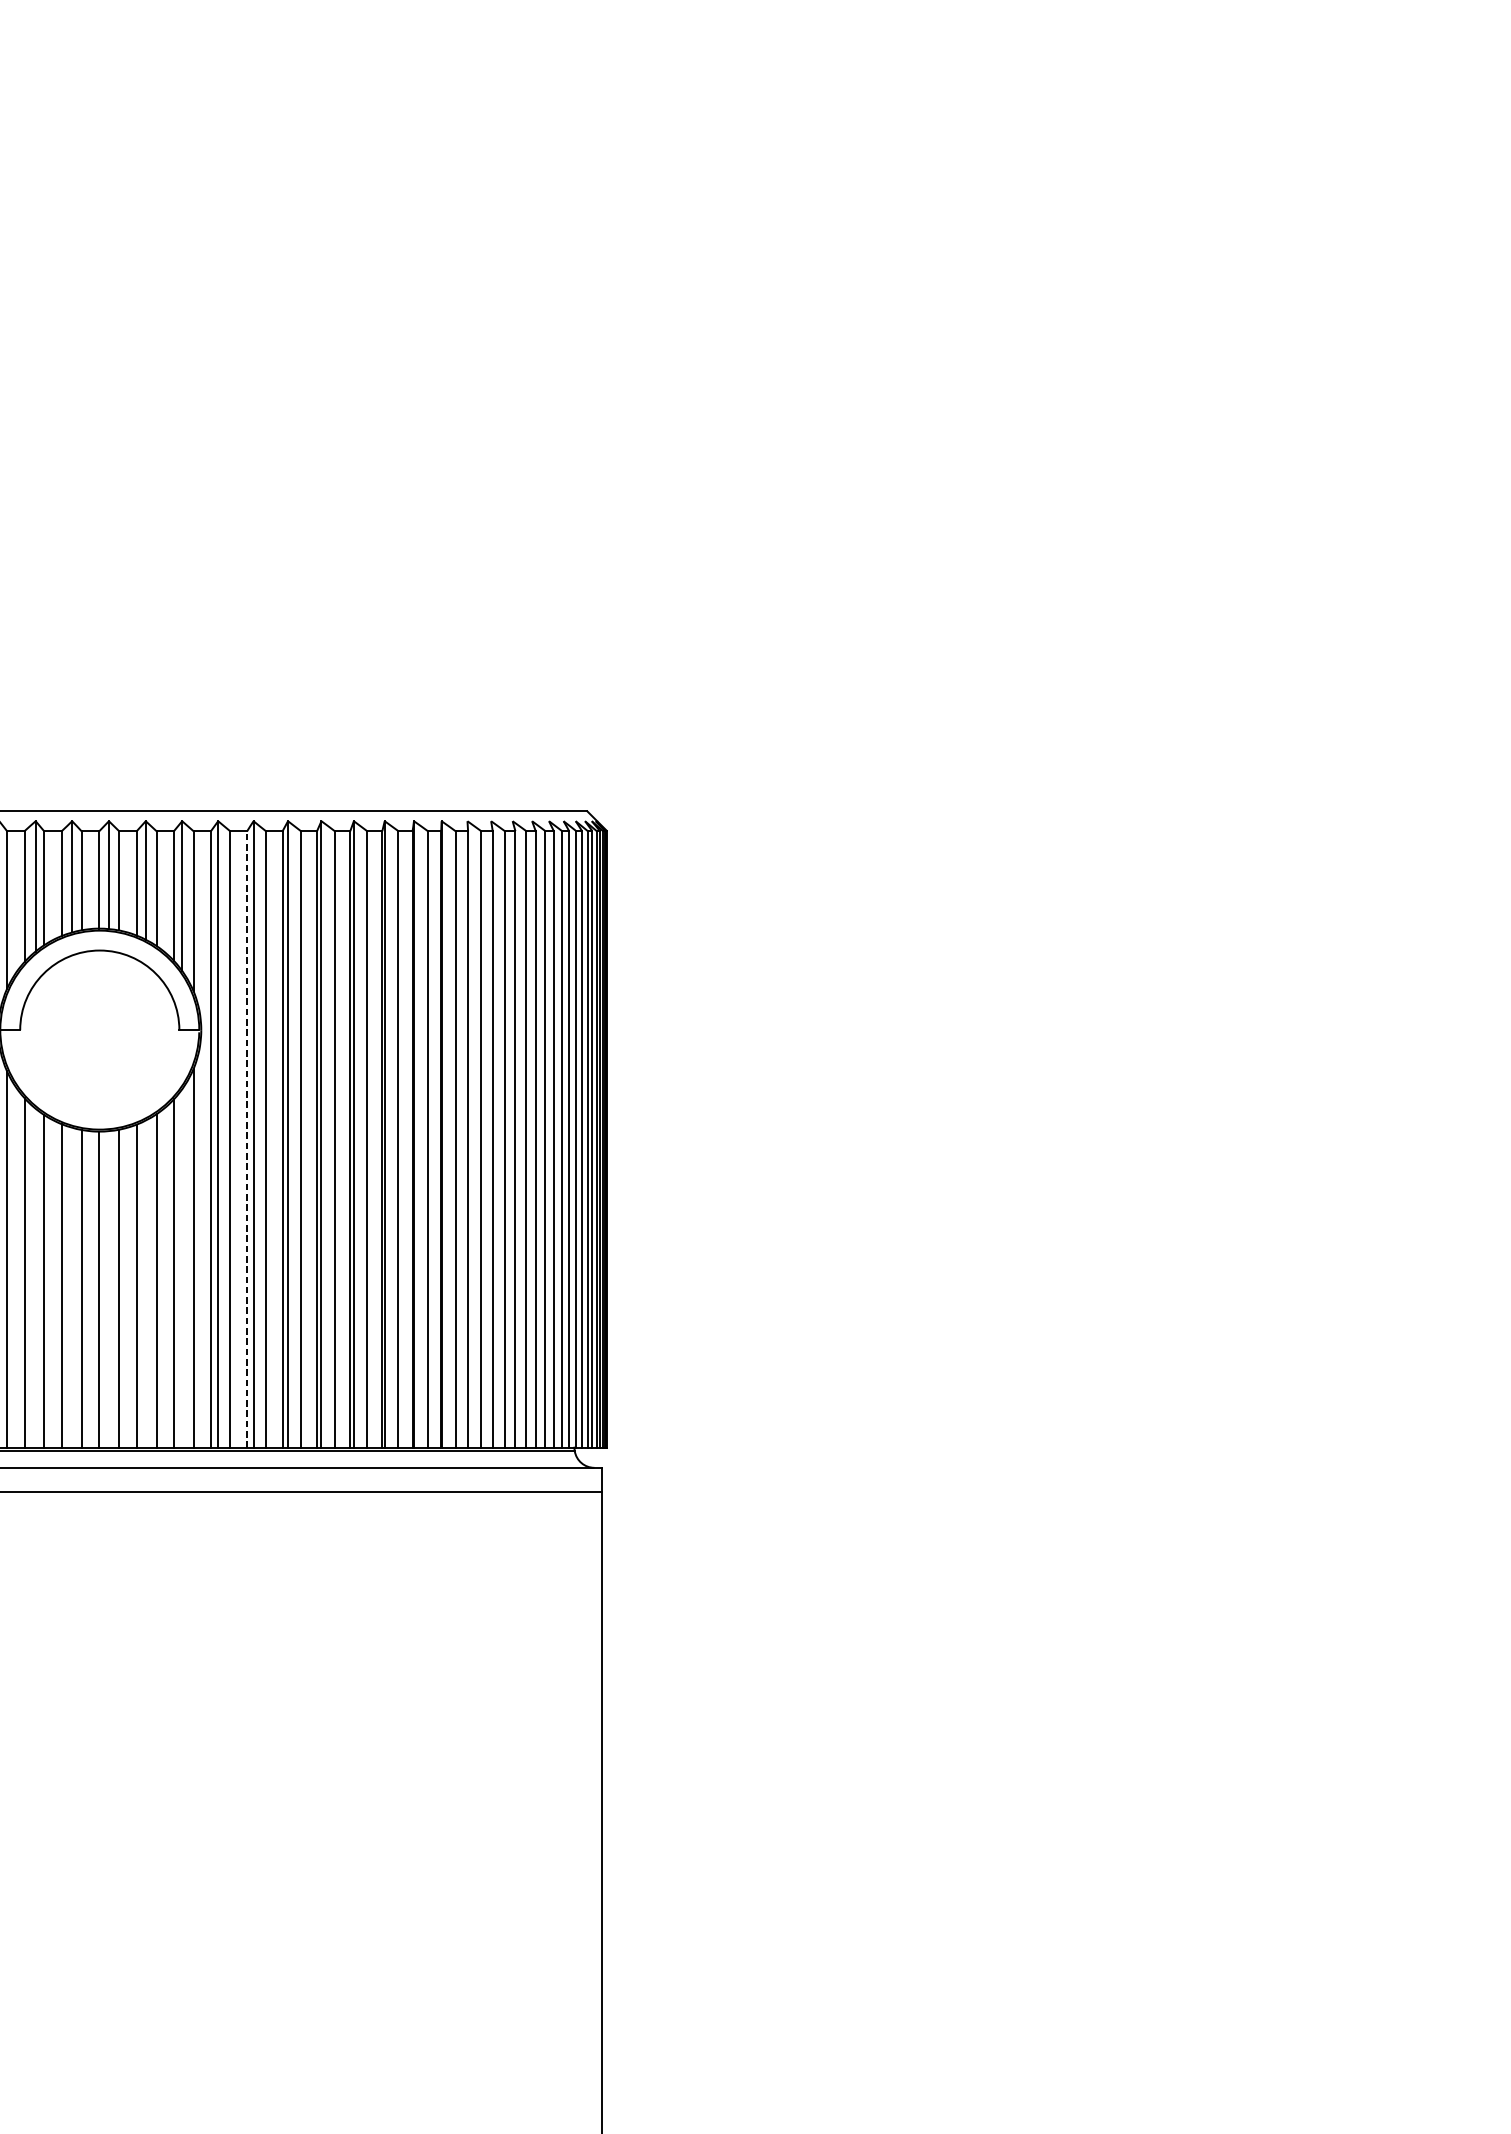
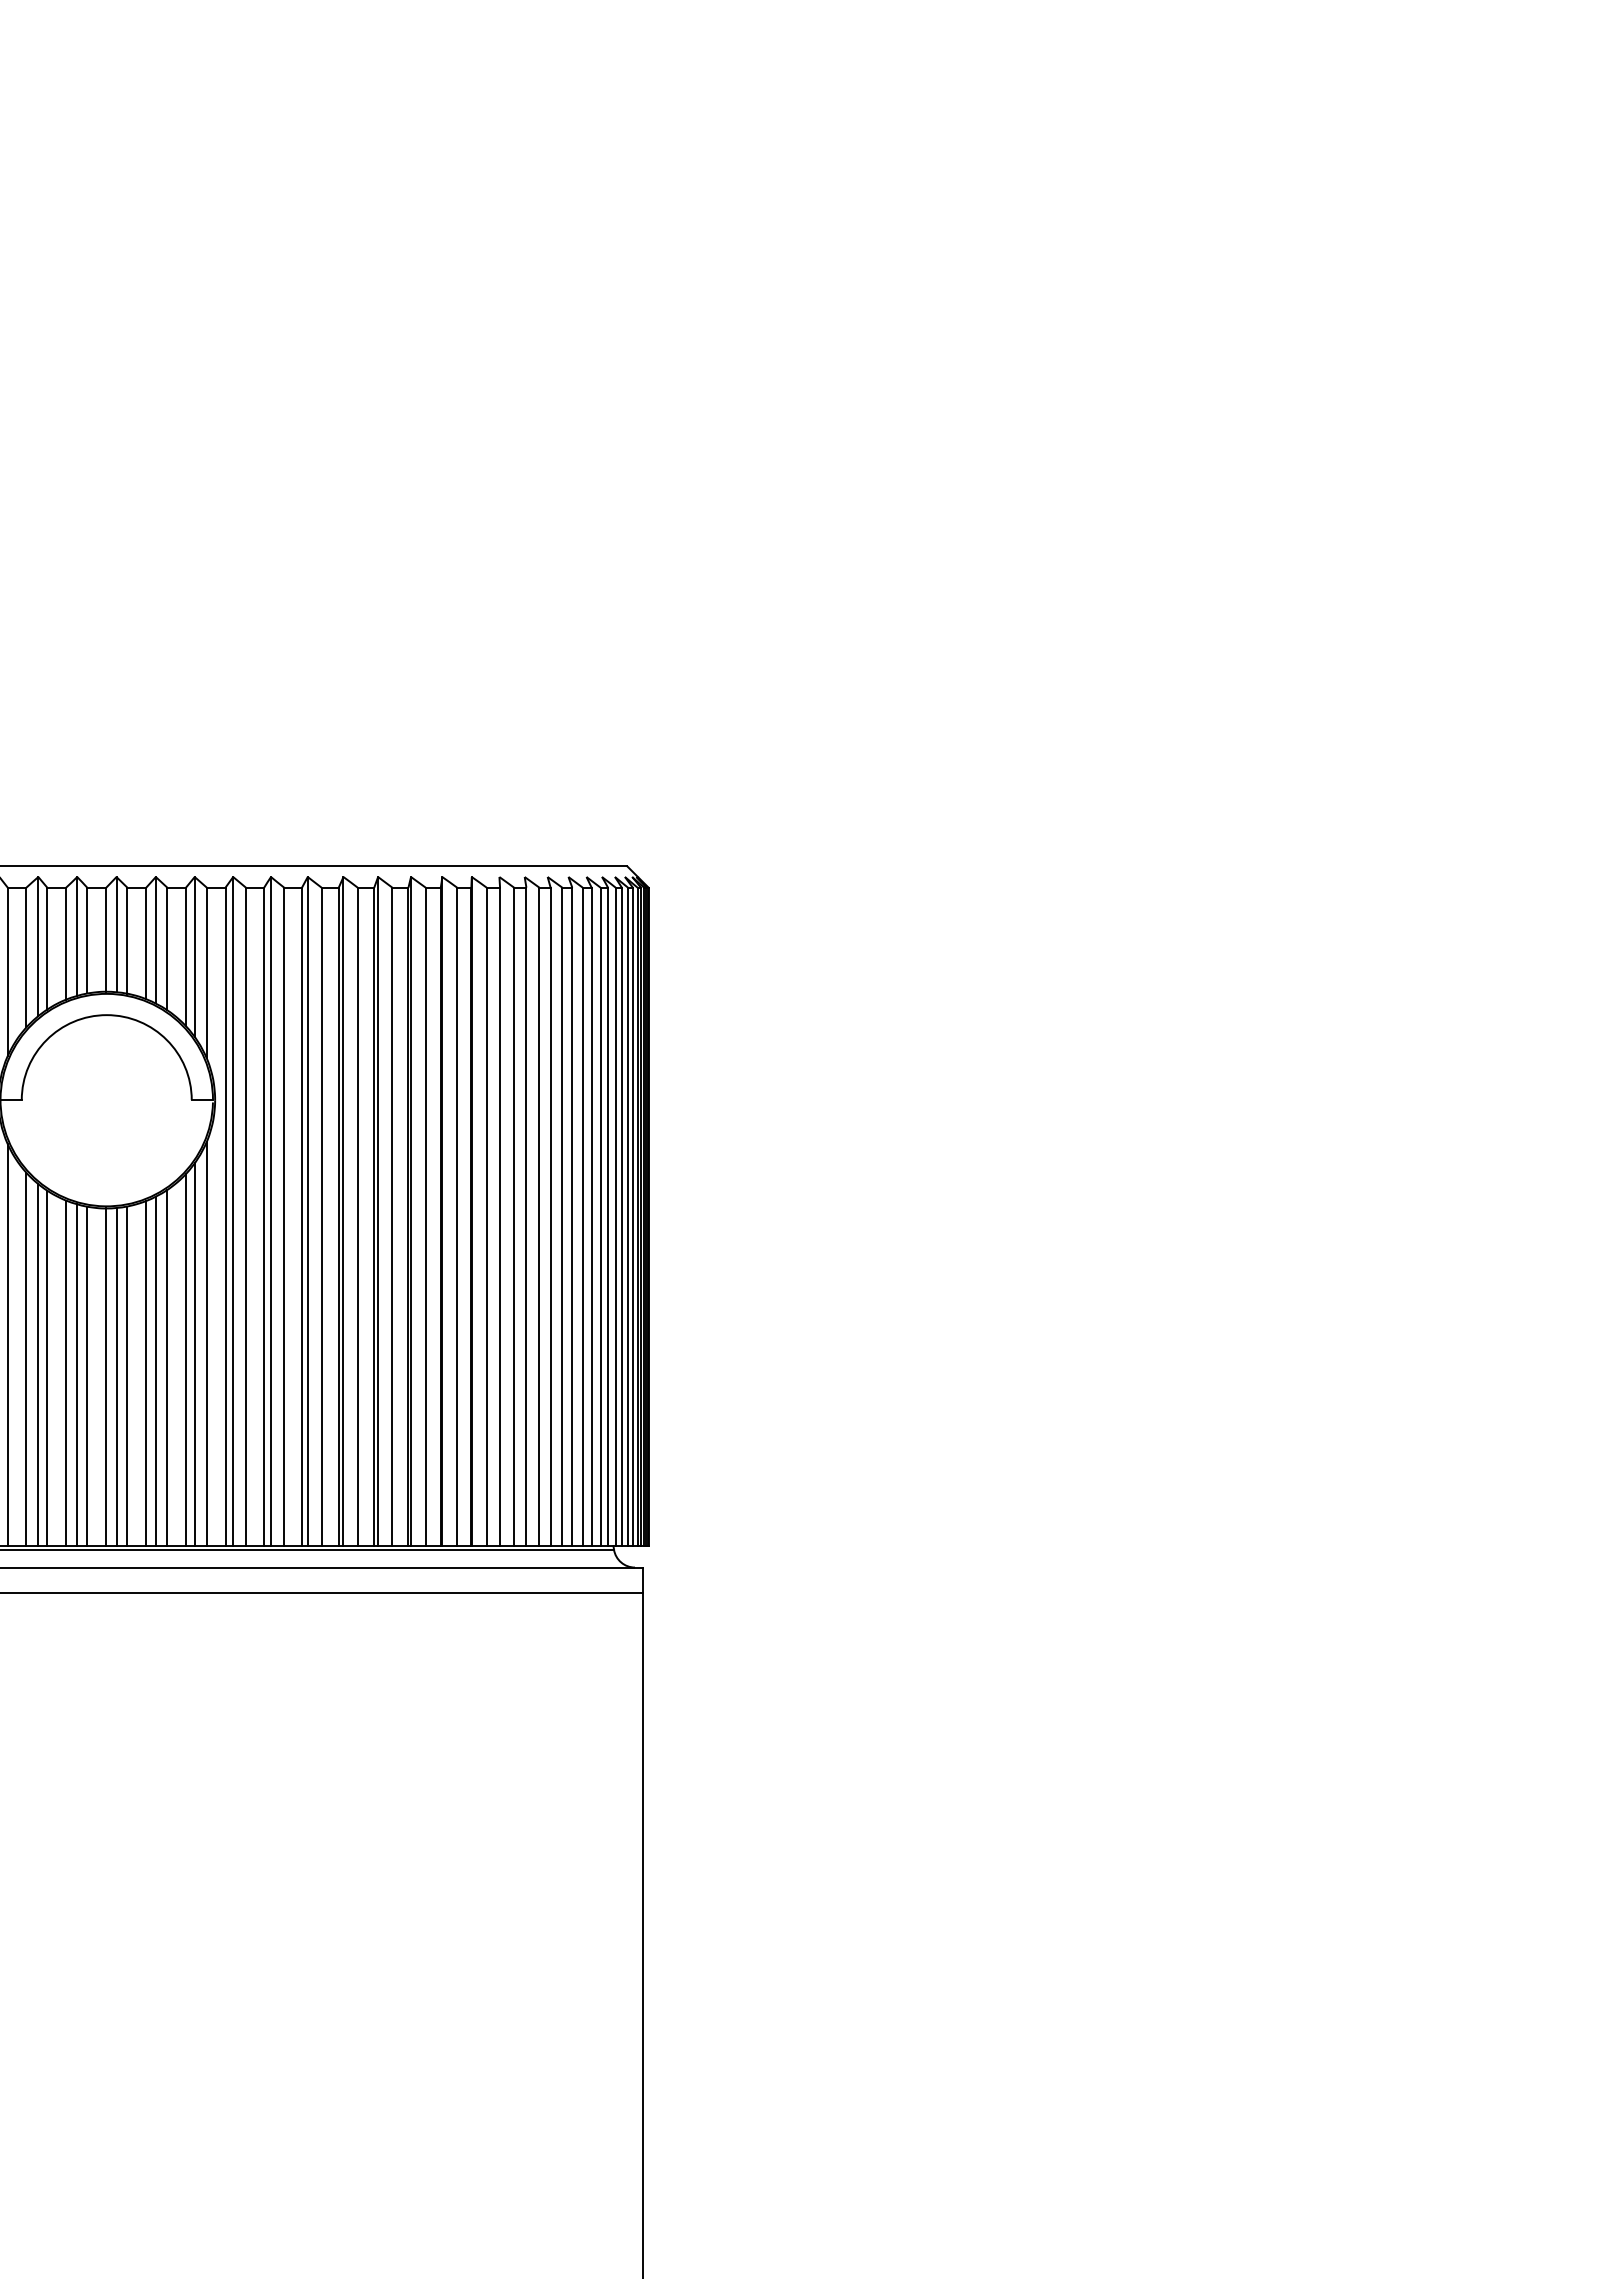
line: (247, 1139) -> (264, 1216), dashed -> solid
line: (181, 1268) -> (194, 1354), added
line: (35, 1278) -> (38, 1365), added
line: (145, 1284) -> (155, 1371), added
line: (72, 1287) -> (77, 1375), added
line: (108, 1289) -> (116, 1377), added

